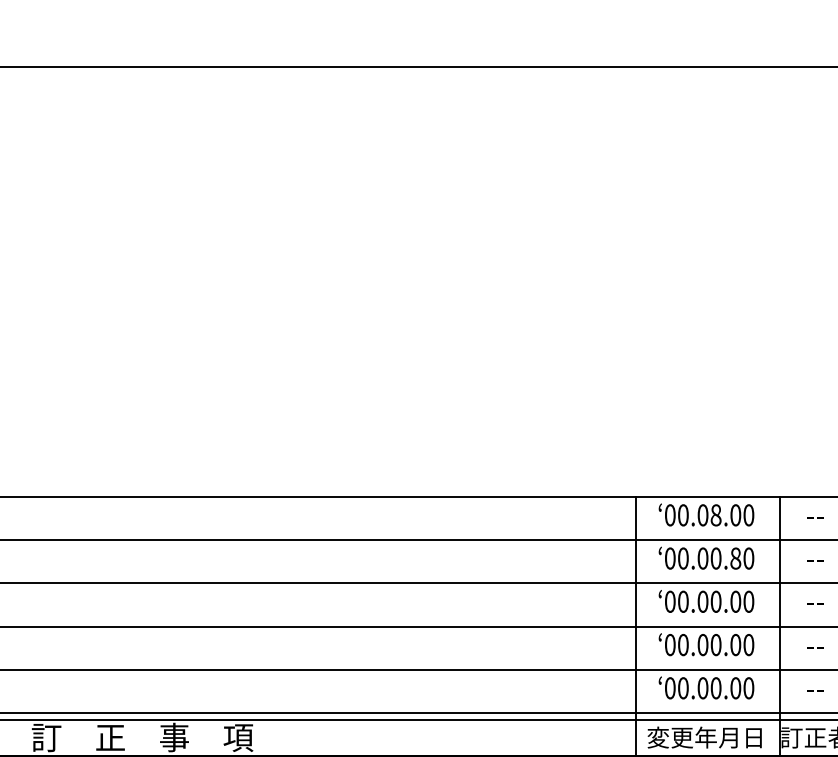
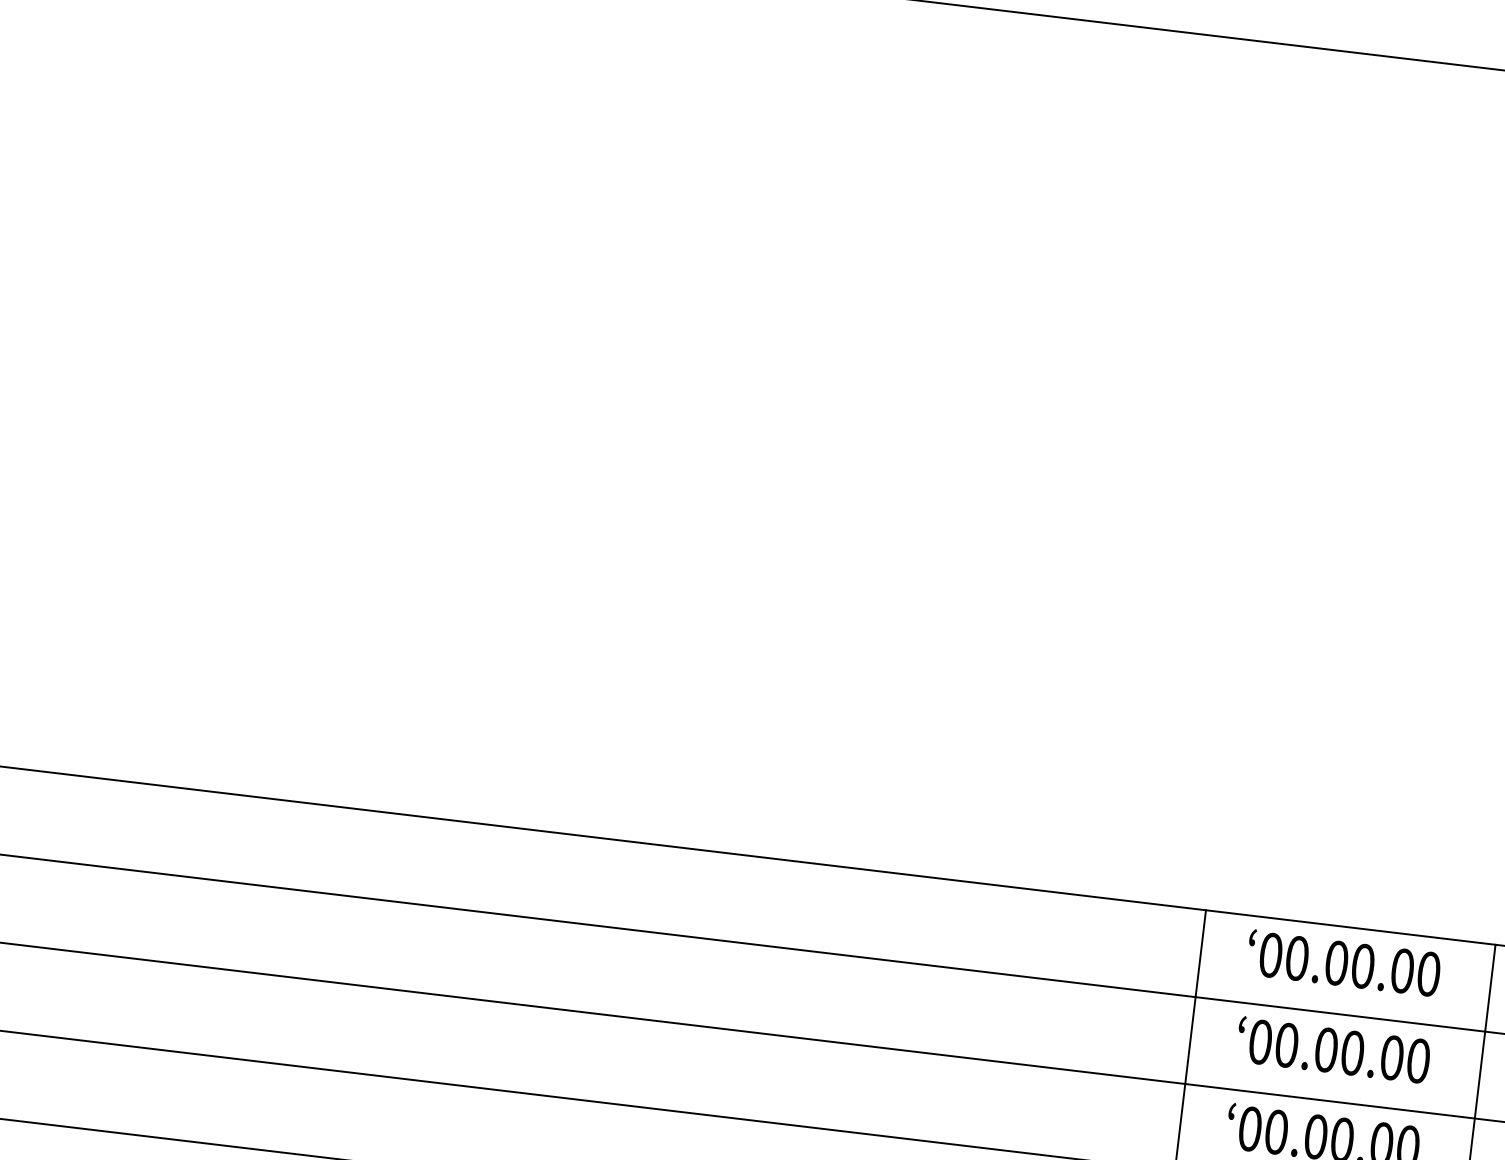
text: (715, 515) -> (1361, 966), 00.08.00 -> 00.00.00
text: (735, 558) -> (1391, 1057), 00.00.80 -> 00.00.00

